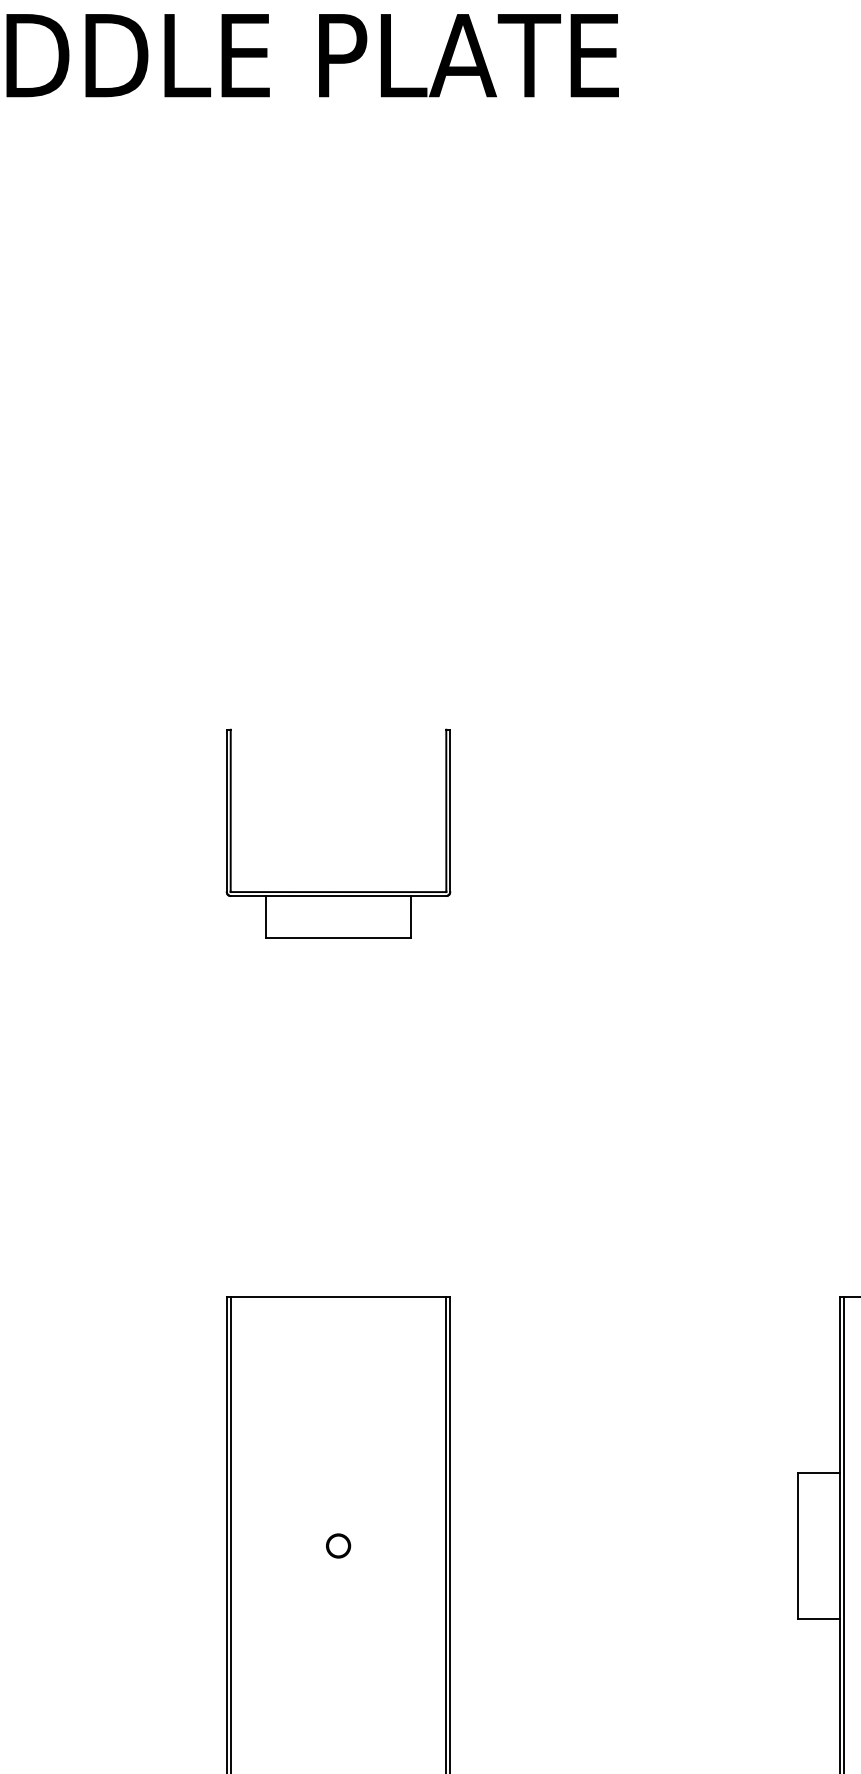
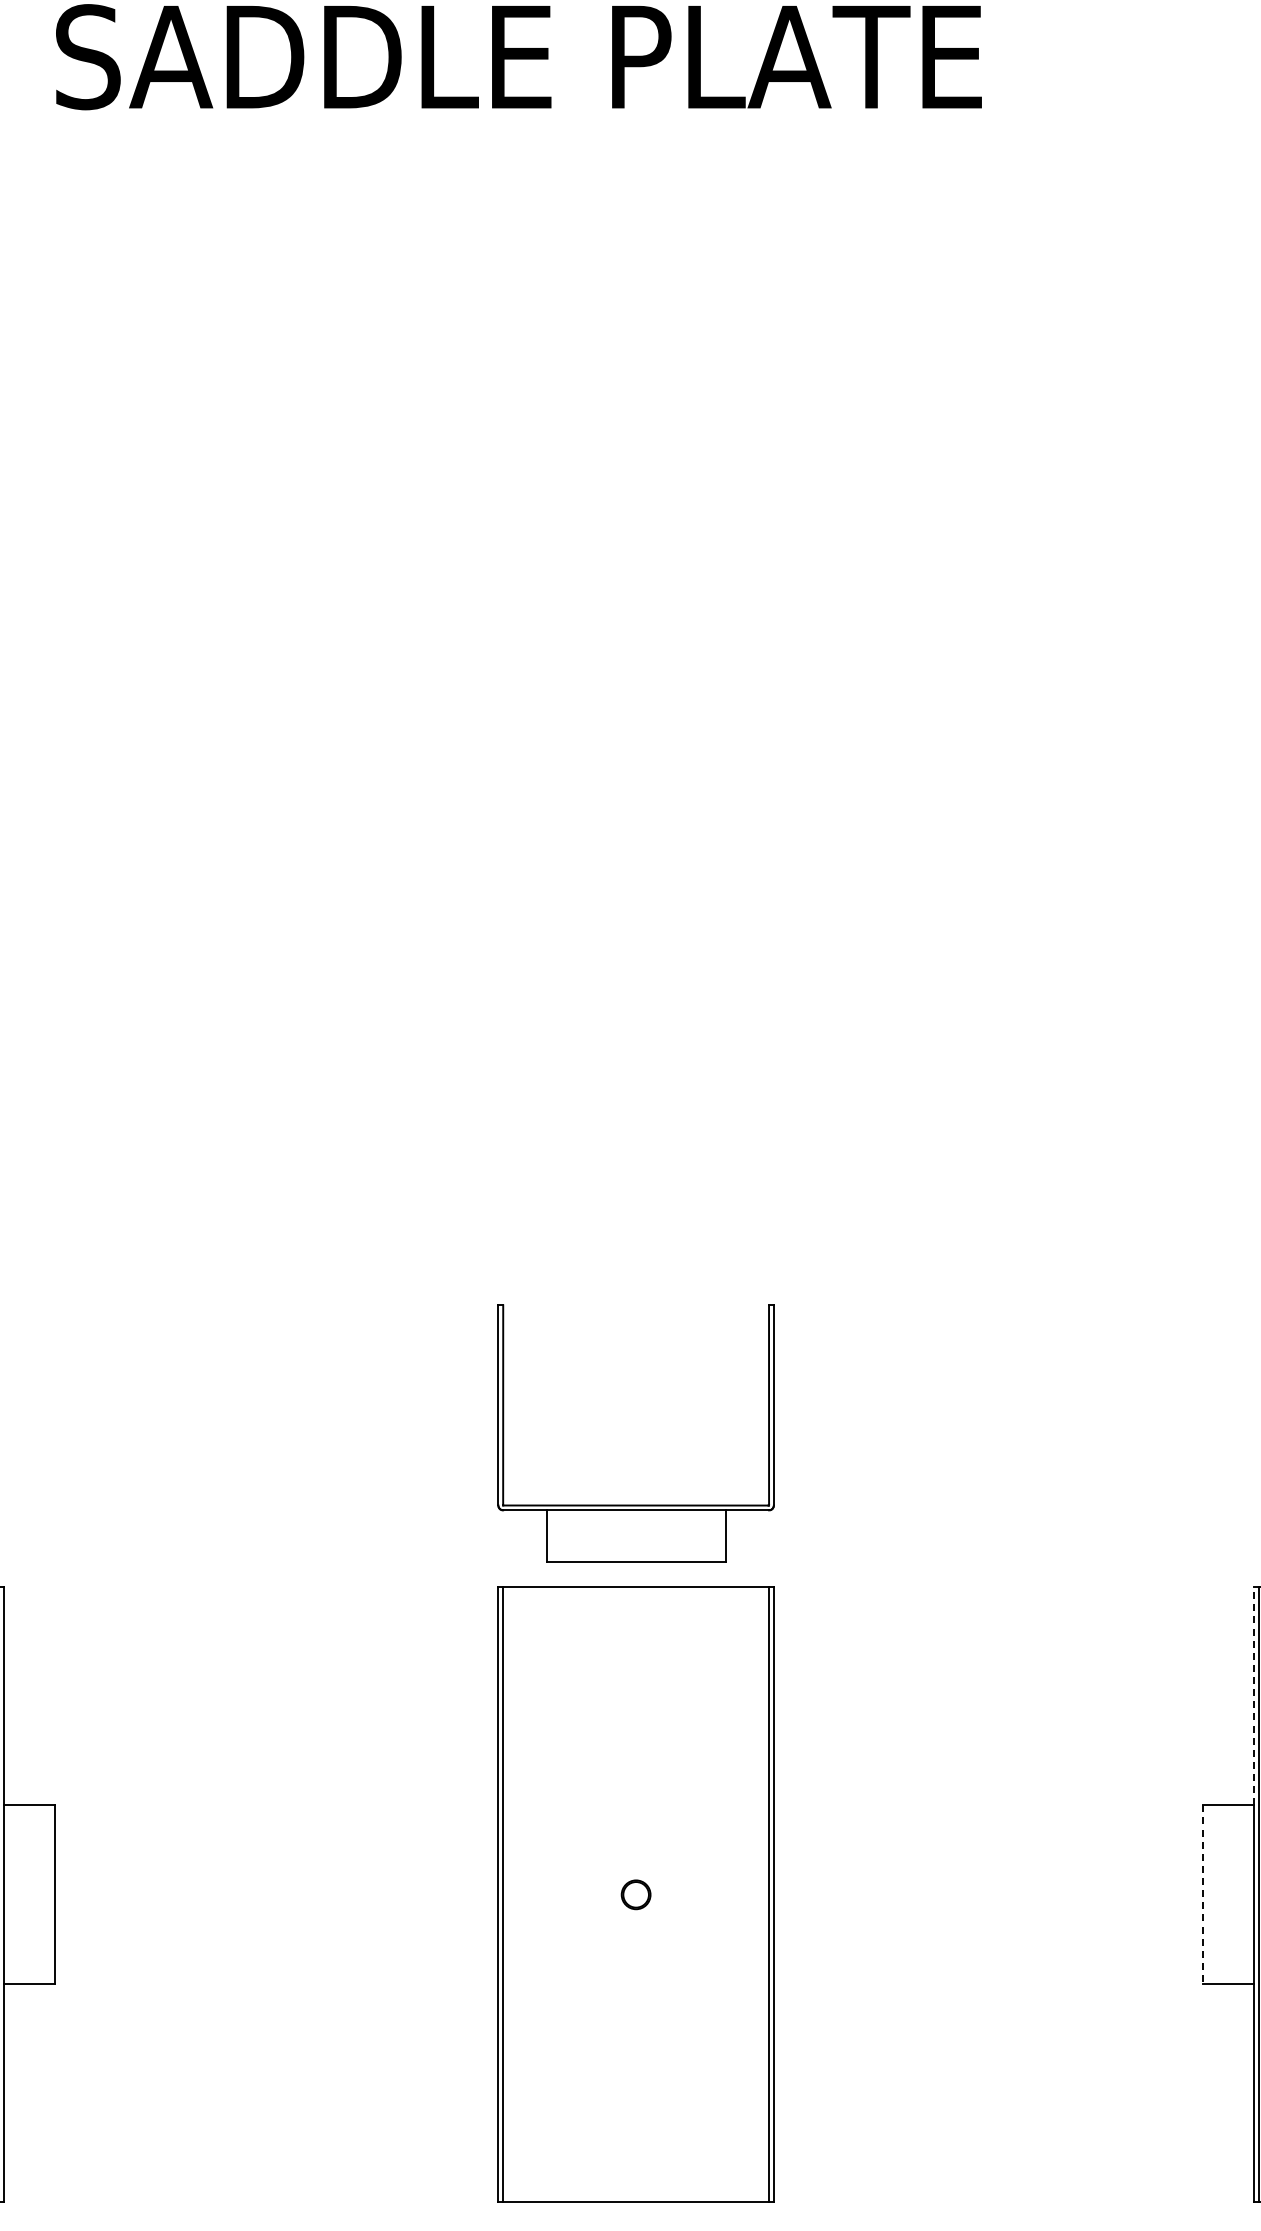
part: (338, 891) -> (635, 1504), moved
line: (840, 1385) -> (1254, 1696), solid -> dashed
line: (797, 1545) -> (1202, 1894), solid -> dashed

